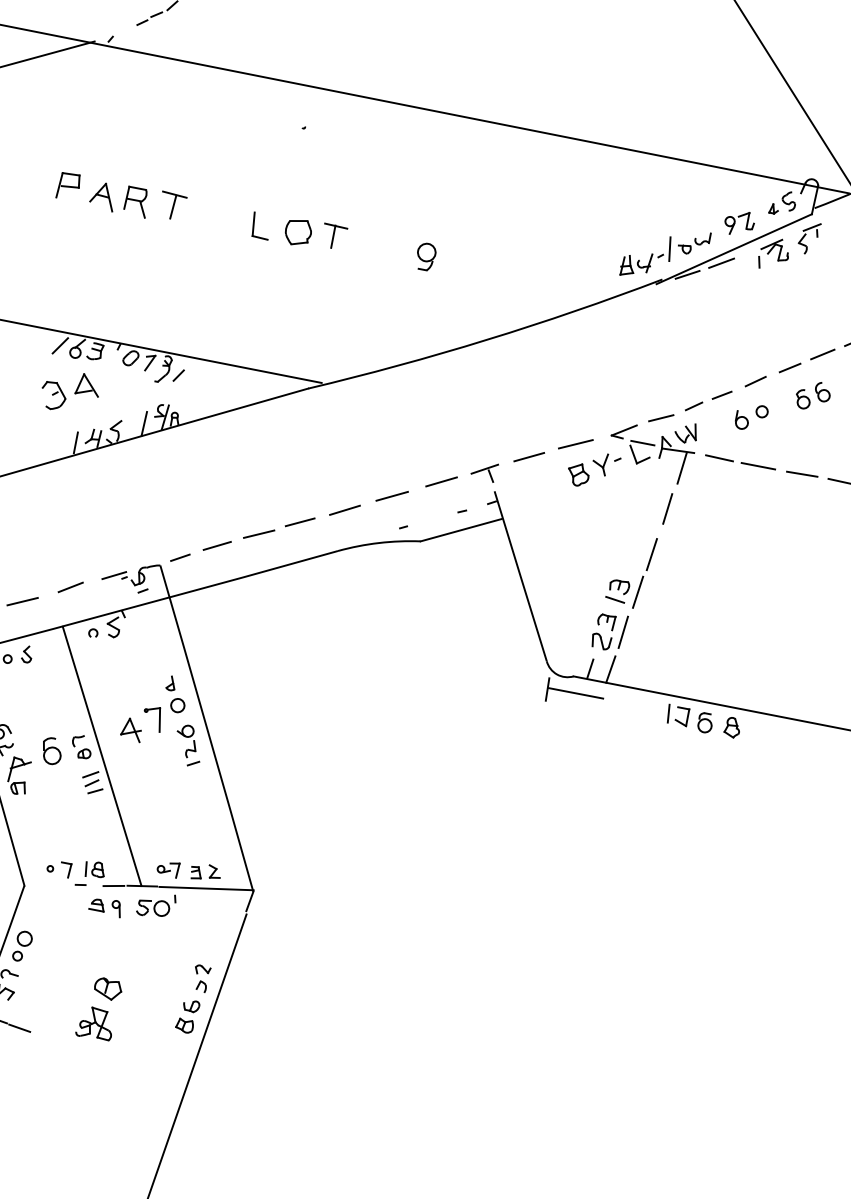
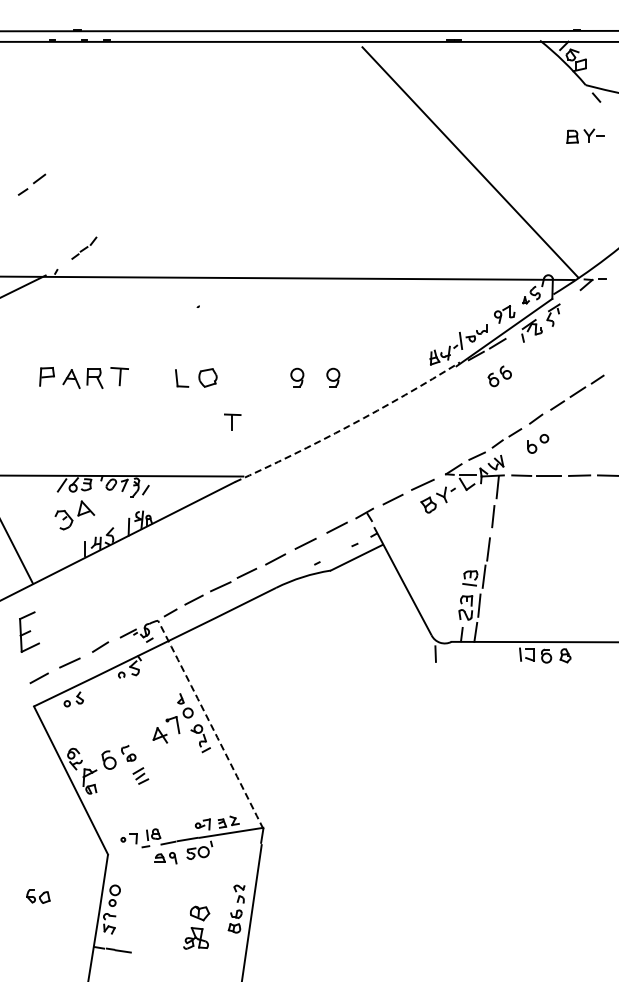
part: (333, 235) -> (232, 421), moved
part: (477, 266) -> (333, 377), added
arc: (487, 339) -> (349, 425), solid -> dashed
part: (812, 396) -> (499, 376), moved
line: (576, 694) -> (455, 653), removed
arc: (206, 728) -> (210, 724), solid -> dashed
line: (102, 755) -> (143, 756), removed
part: (99, 1008) -> (196, 927), moved

